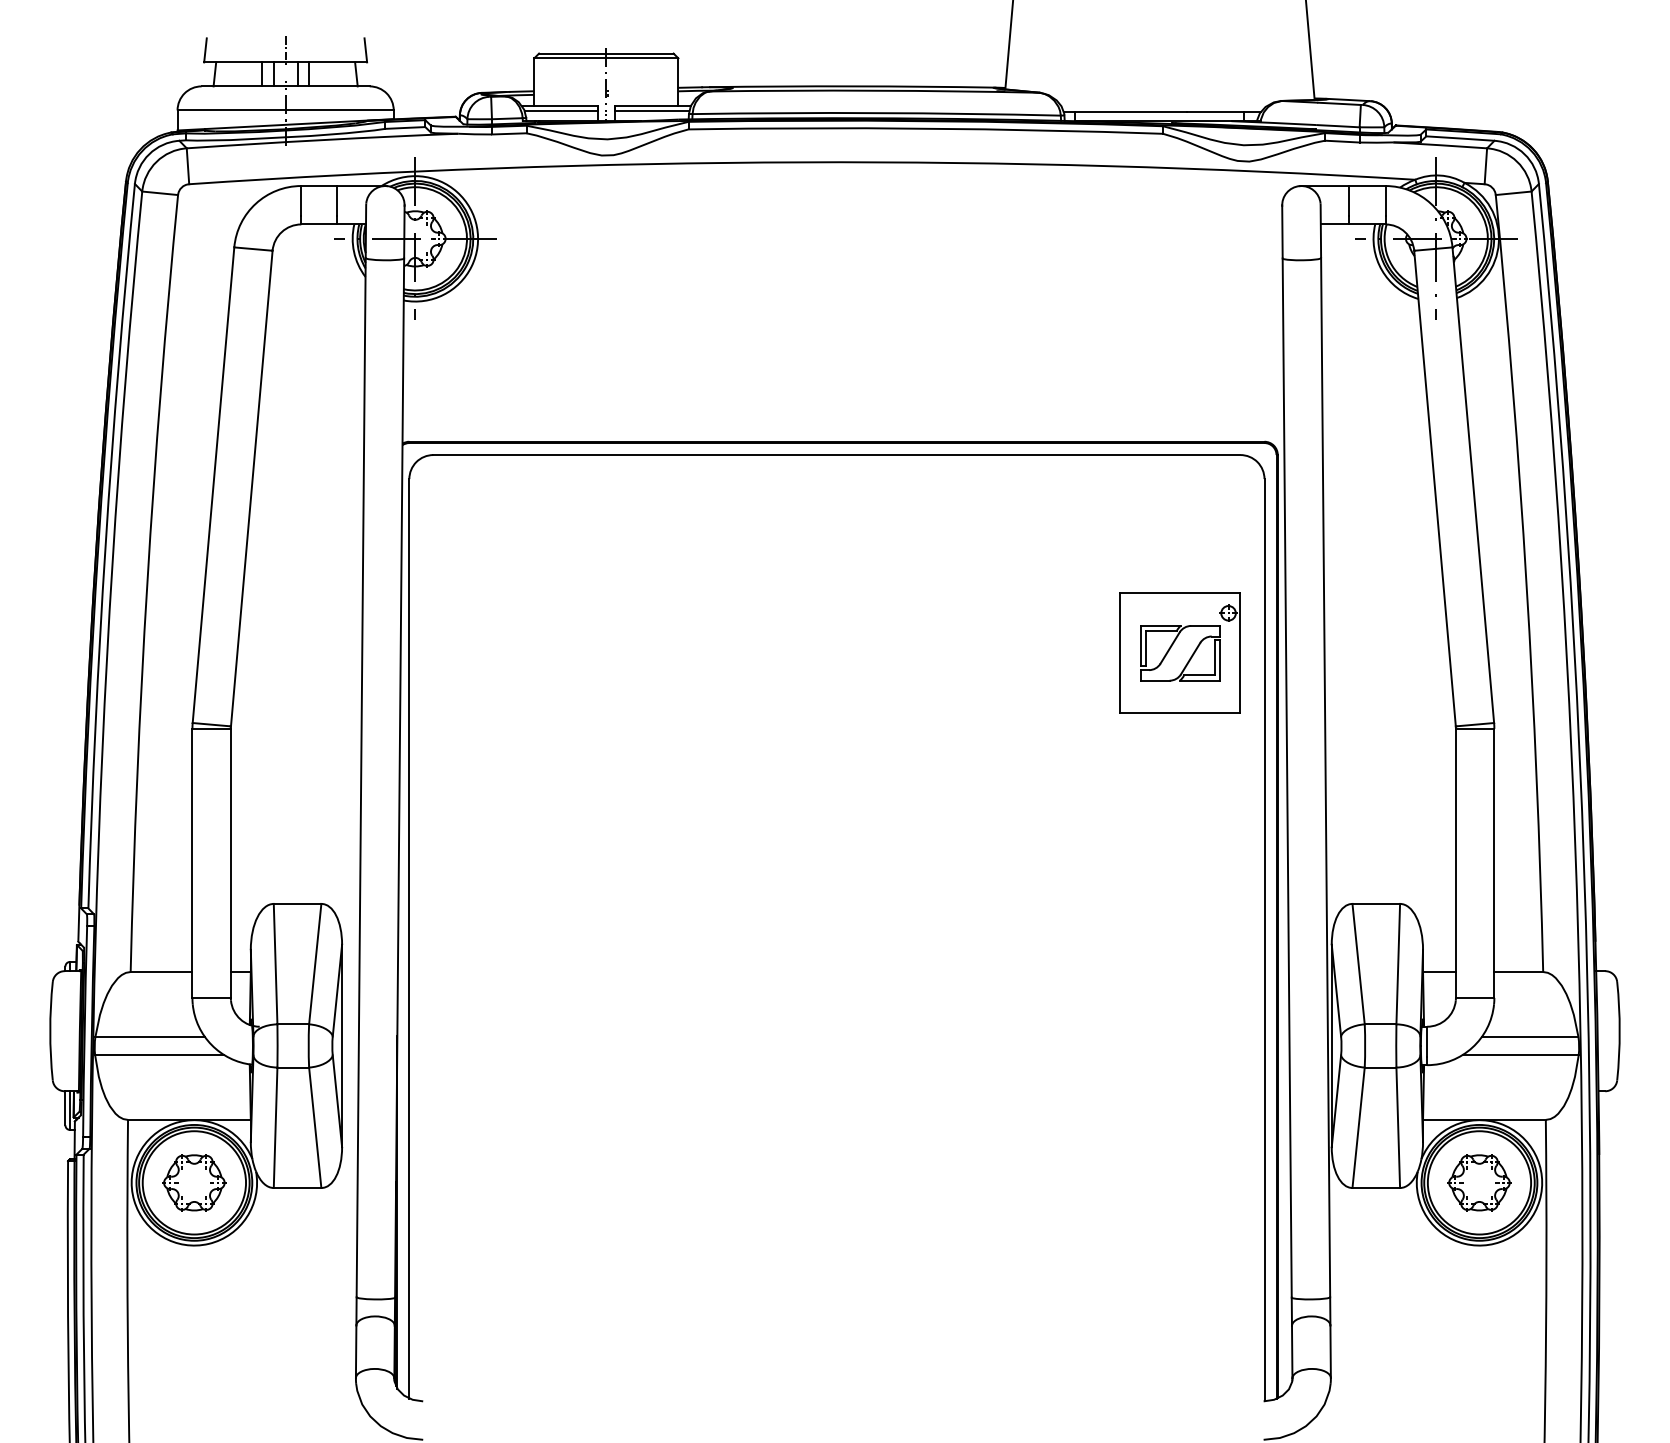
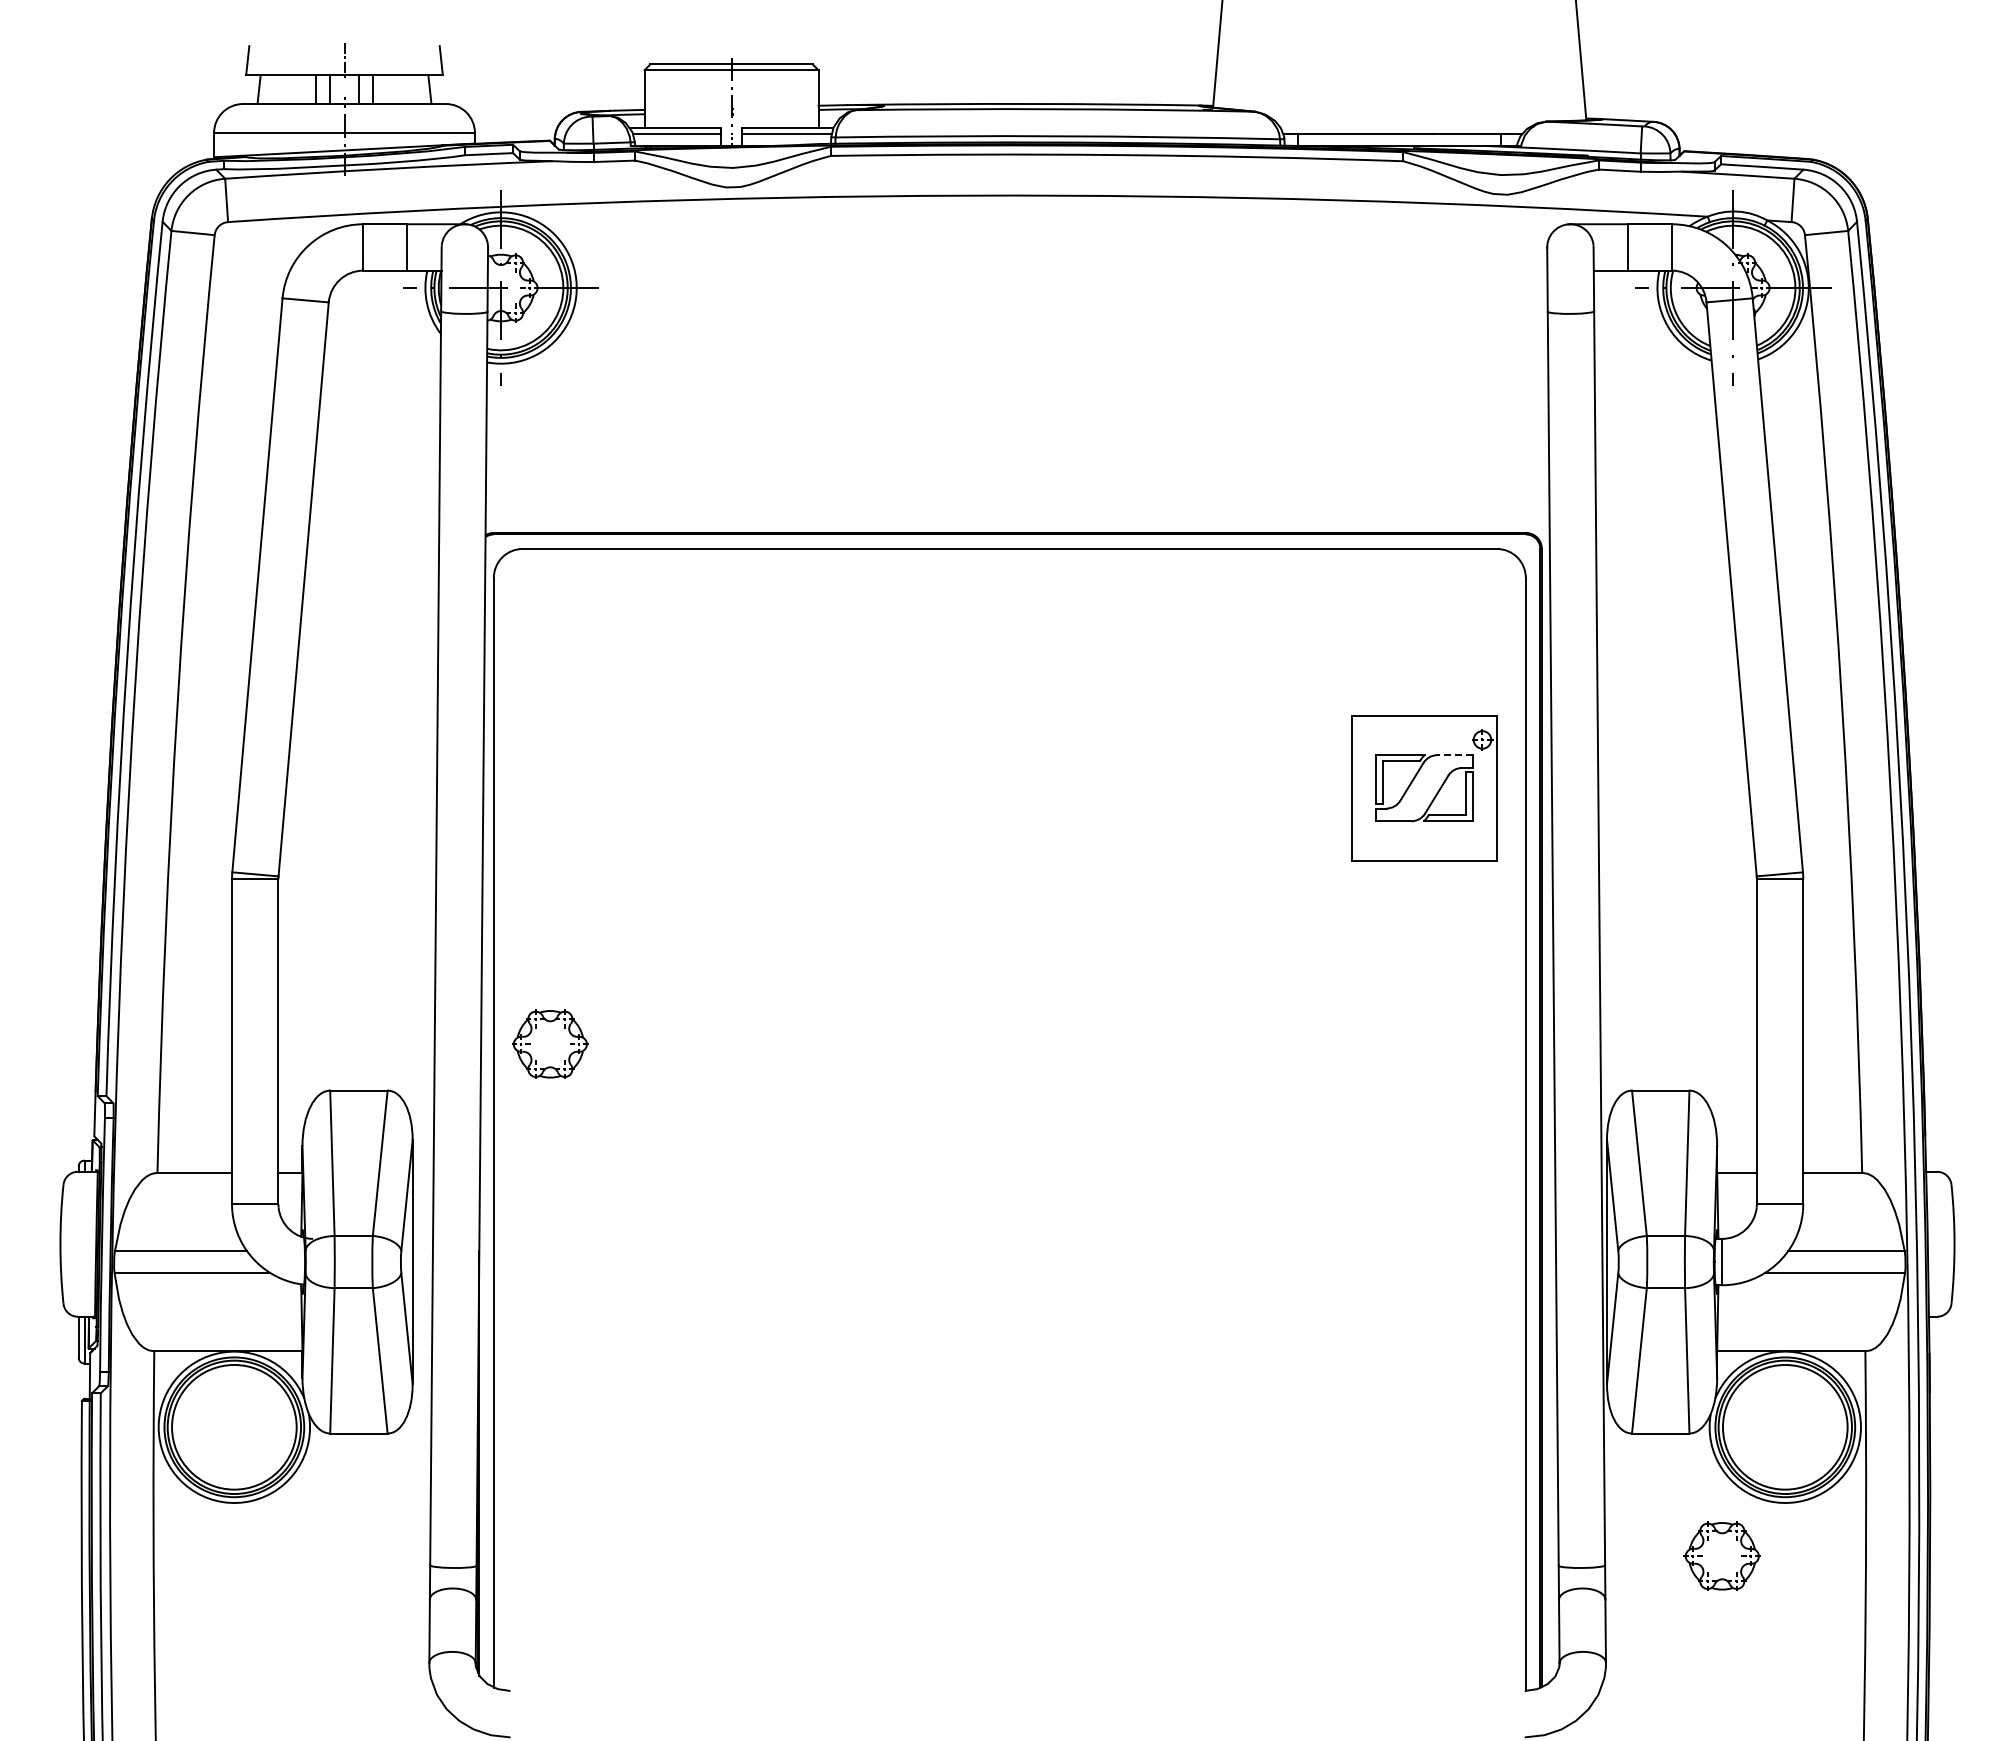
line: (1205, 626) -> (1454, 755), solid -> dashed
part: (194, 1182) -> (550, 1043), moved
part: (1478, 1182) -> (1721, 1555), moved

